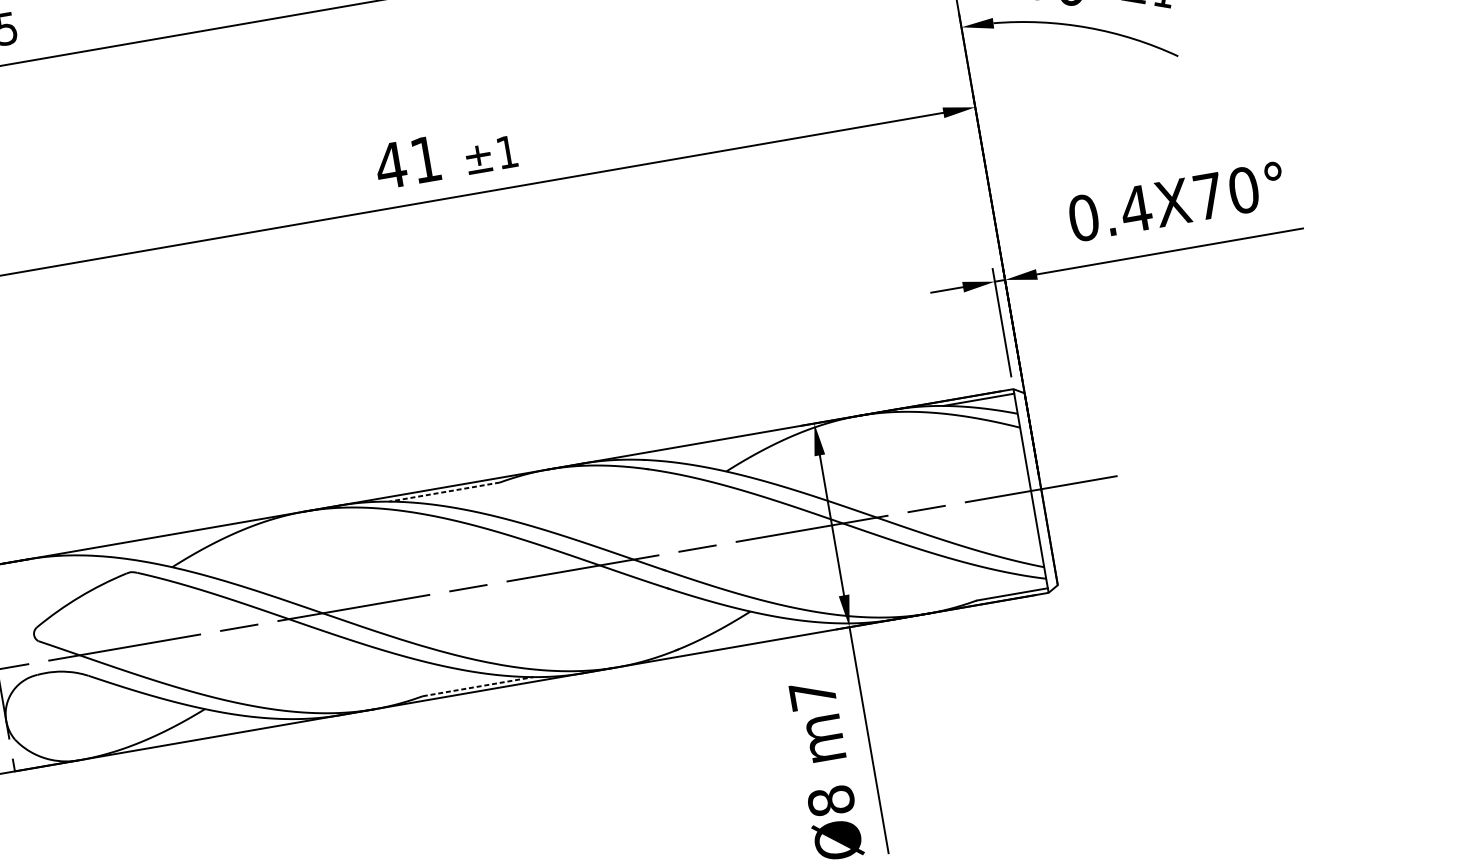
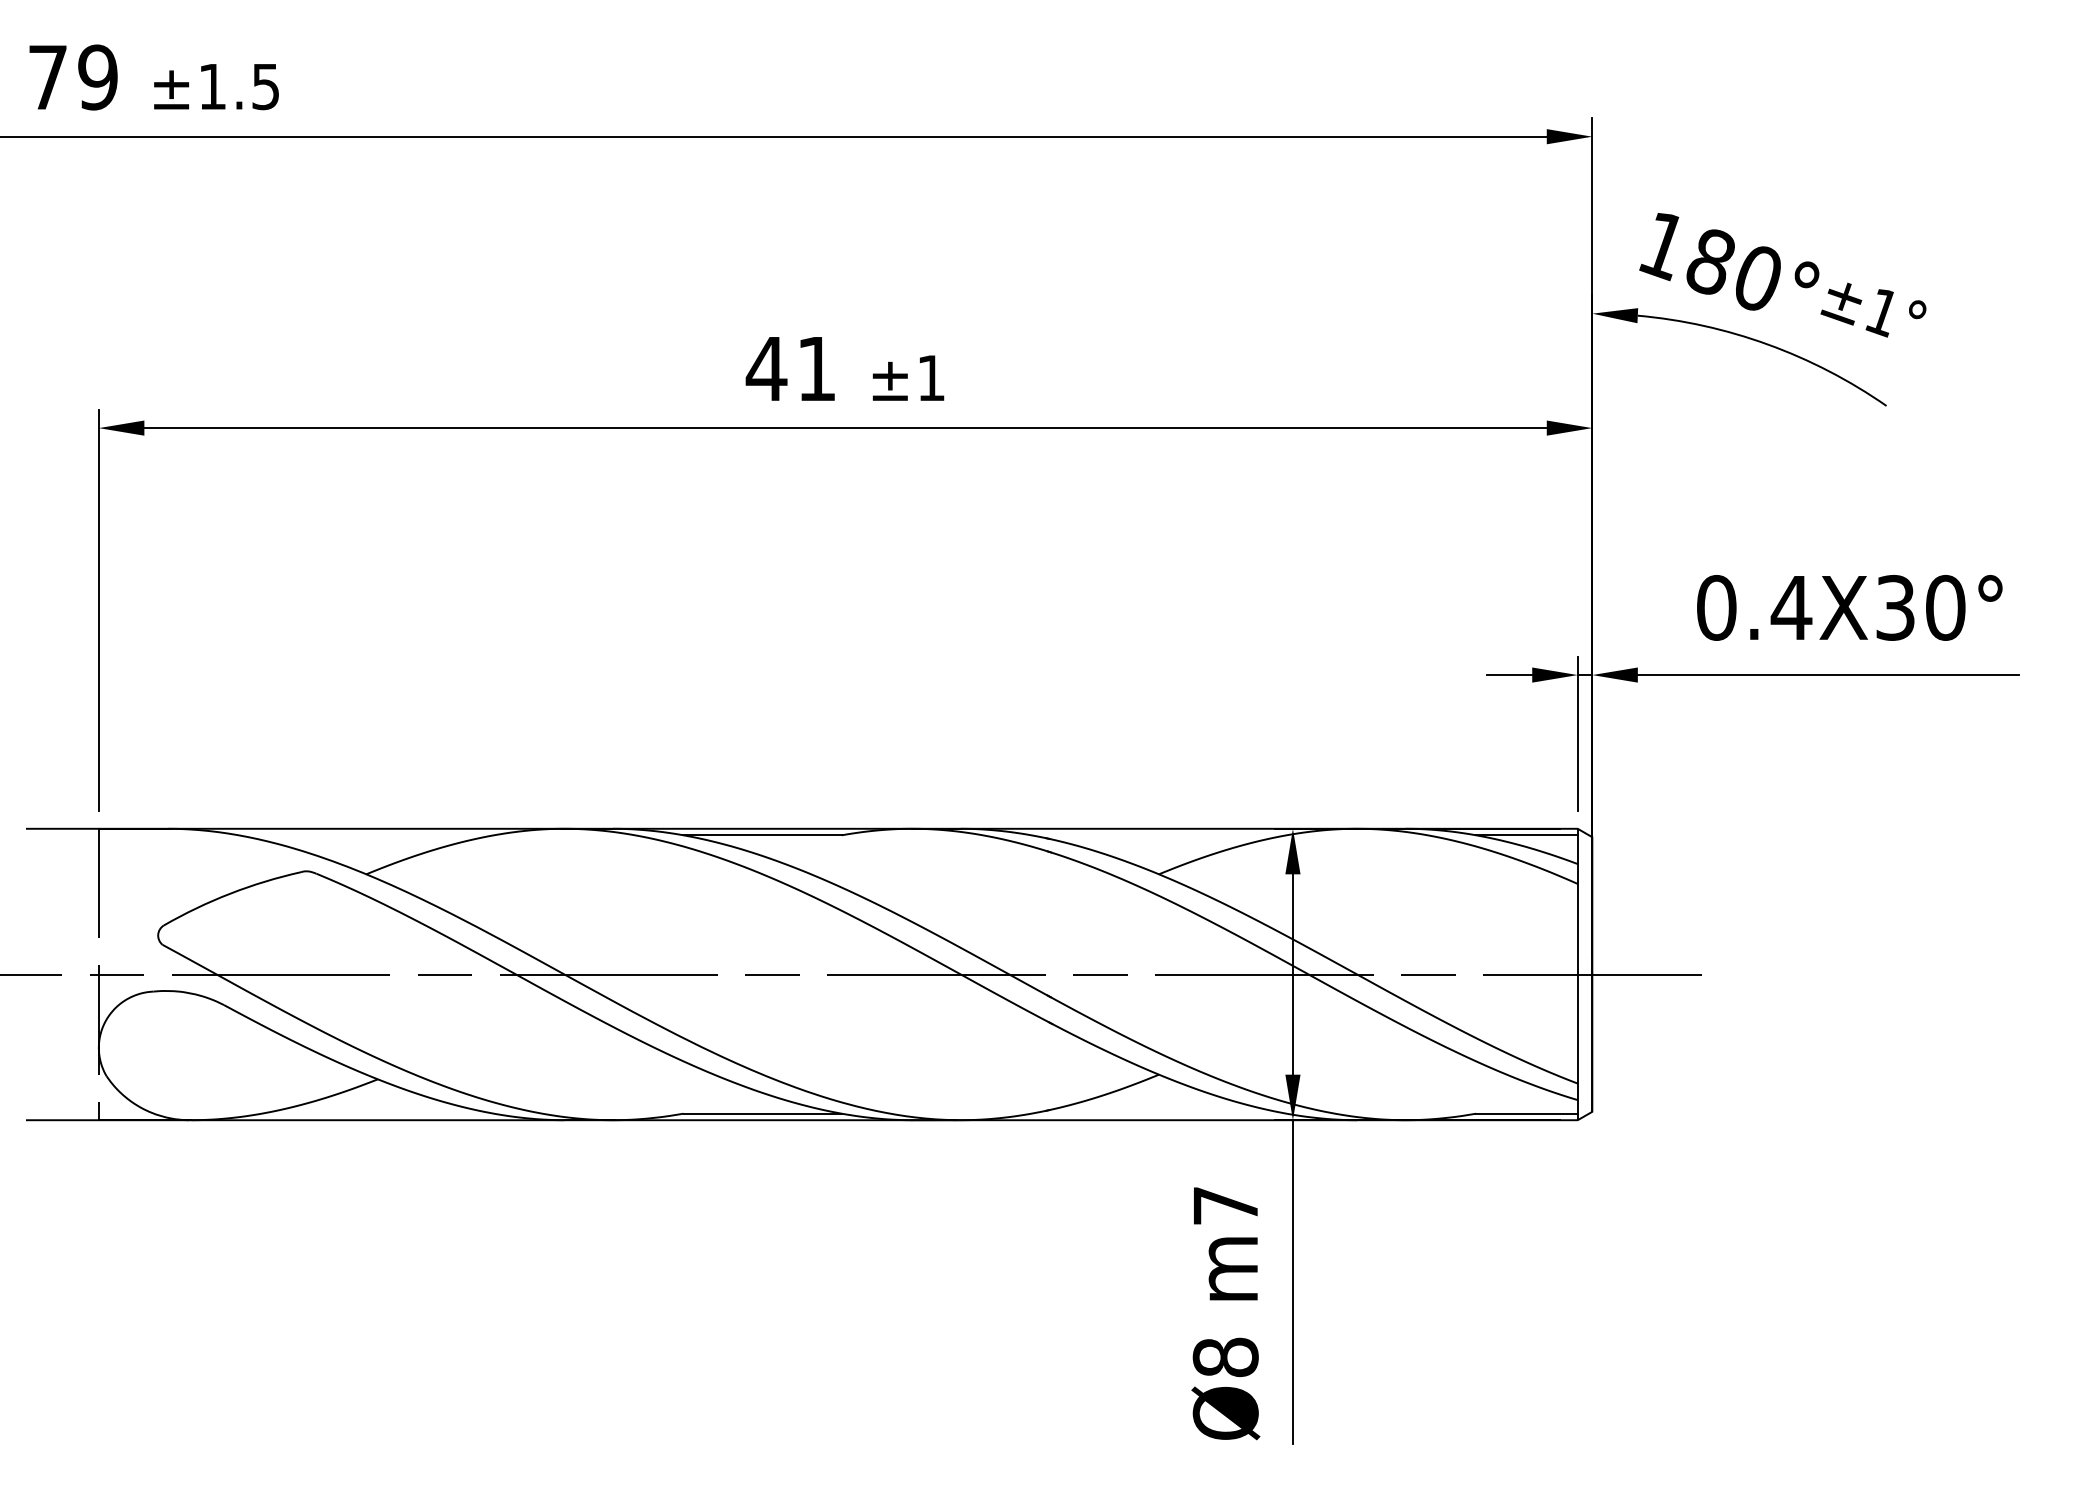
text: (1208, 196) -> (1895, 607), 0.4X70° -> 0.4X30°
line: (444, 492) -> (762, 835), dashed -> solid
line: (478, 686) -> (763, 1113), dashed -> solid

